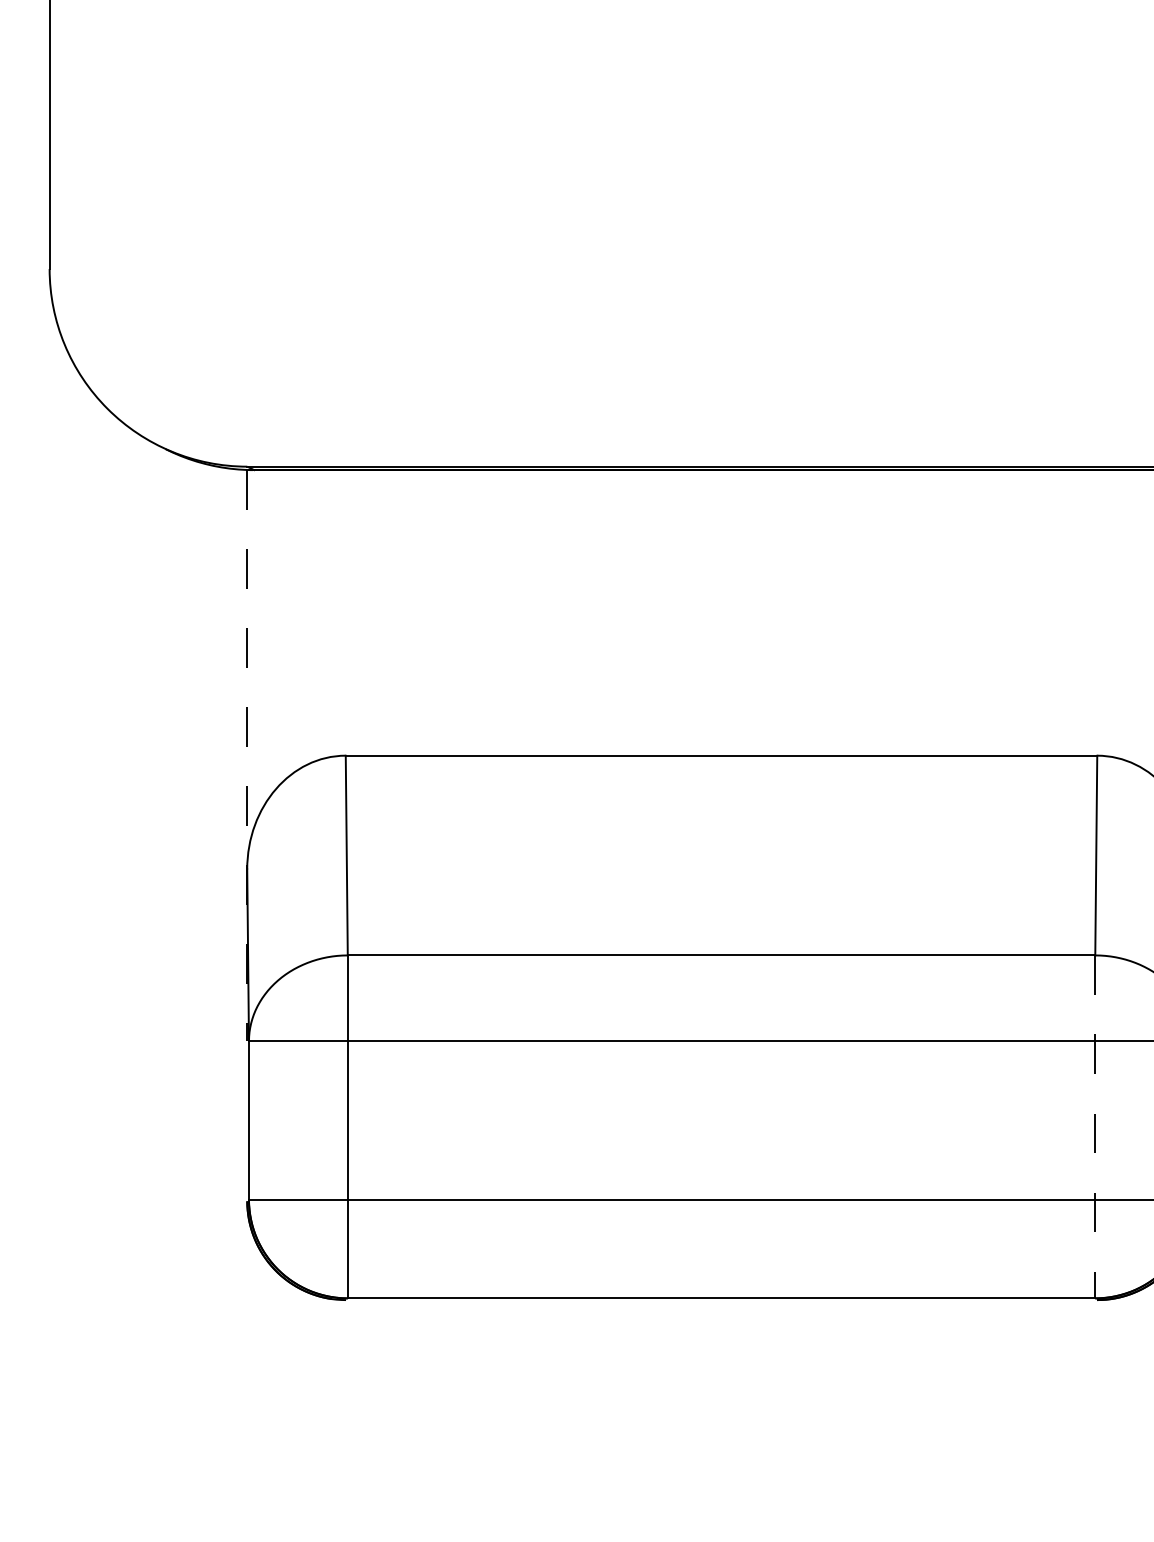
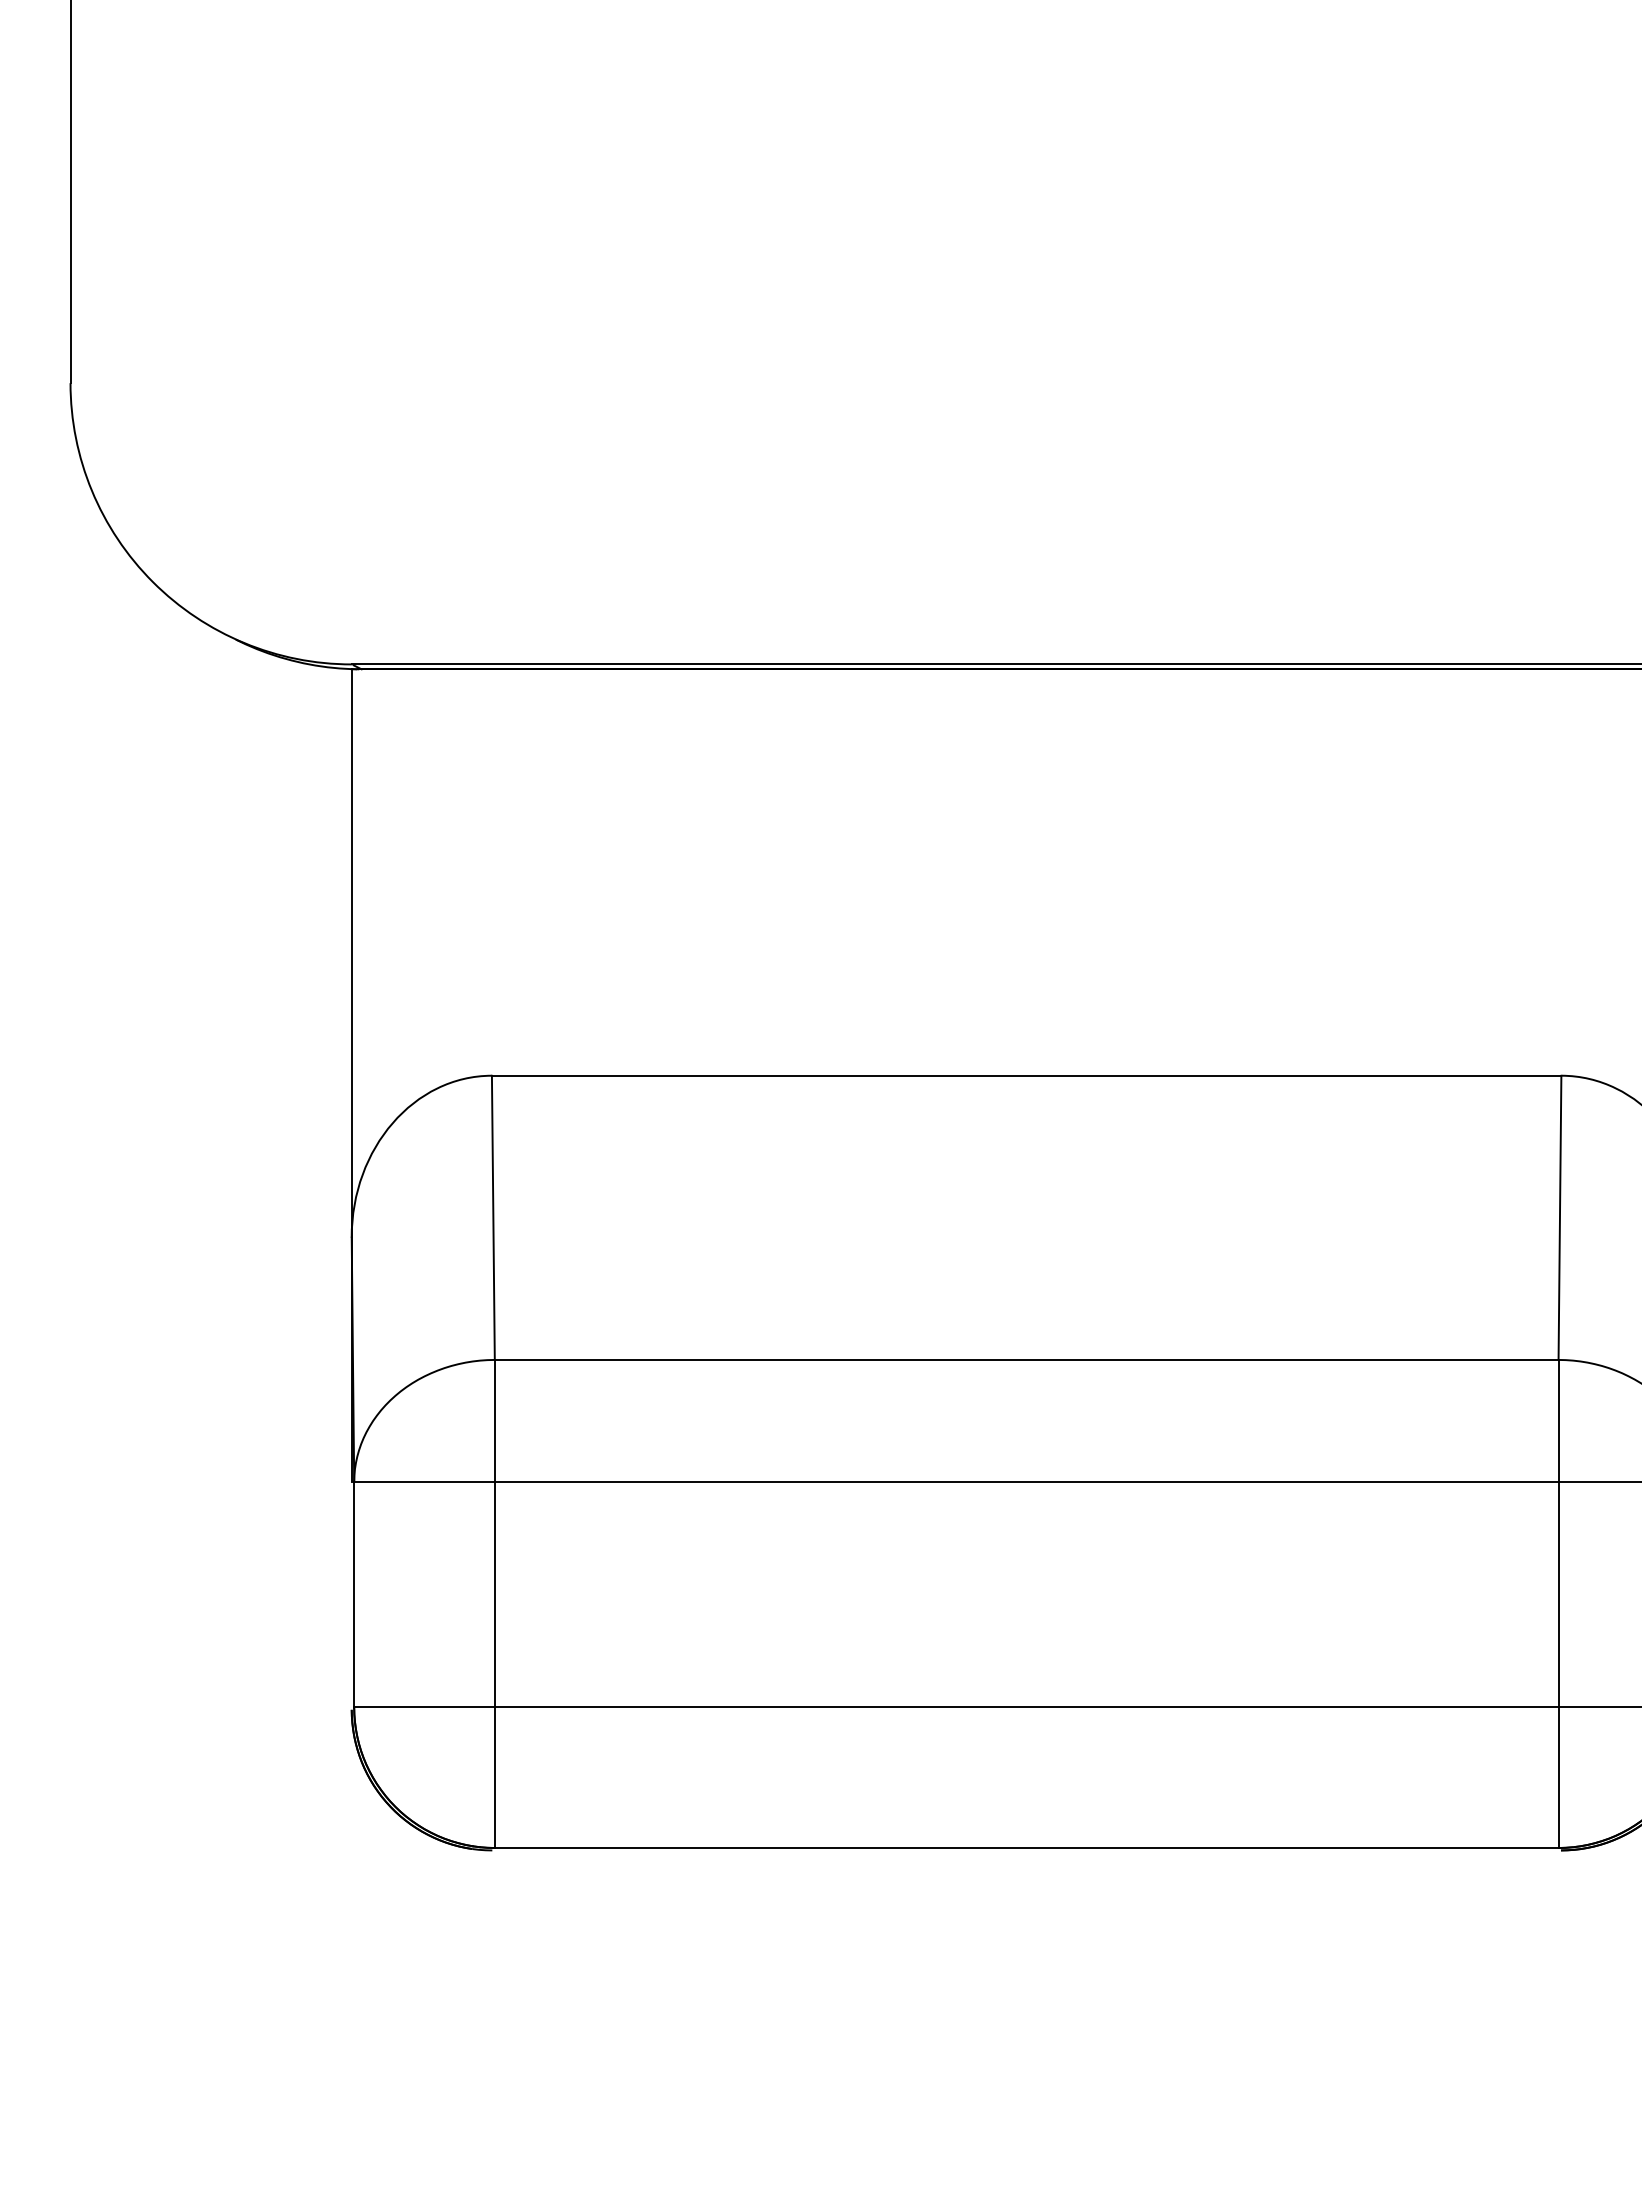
line: (247, 755) -> (351, 1075), dashed -> solid
line: (1095, 1127) -> (1558, 1604), dashed -> solid

